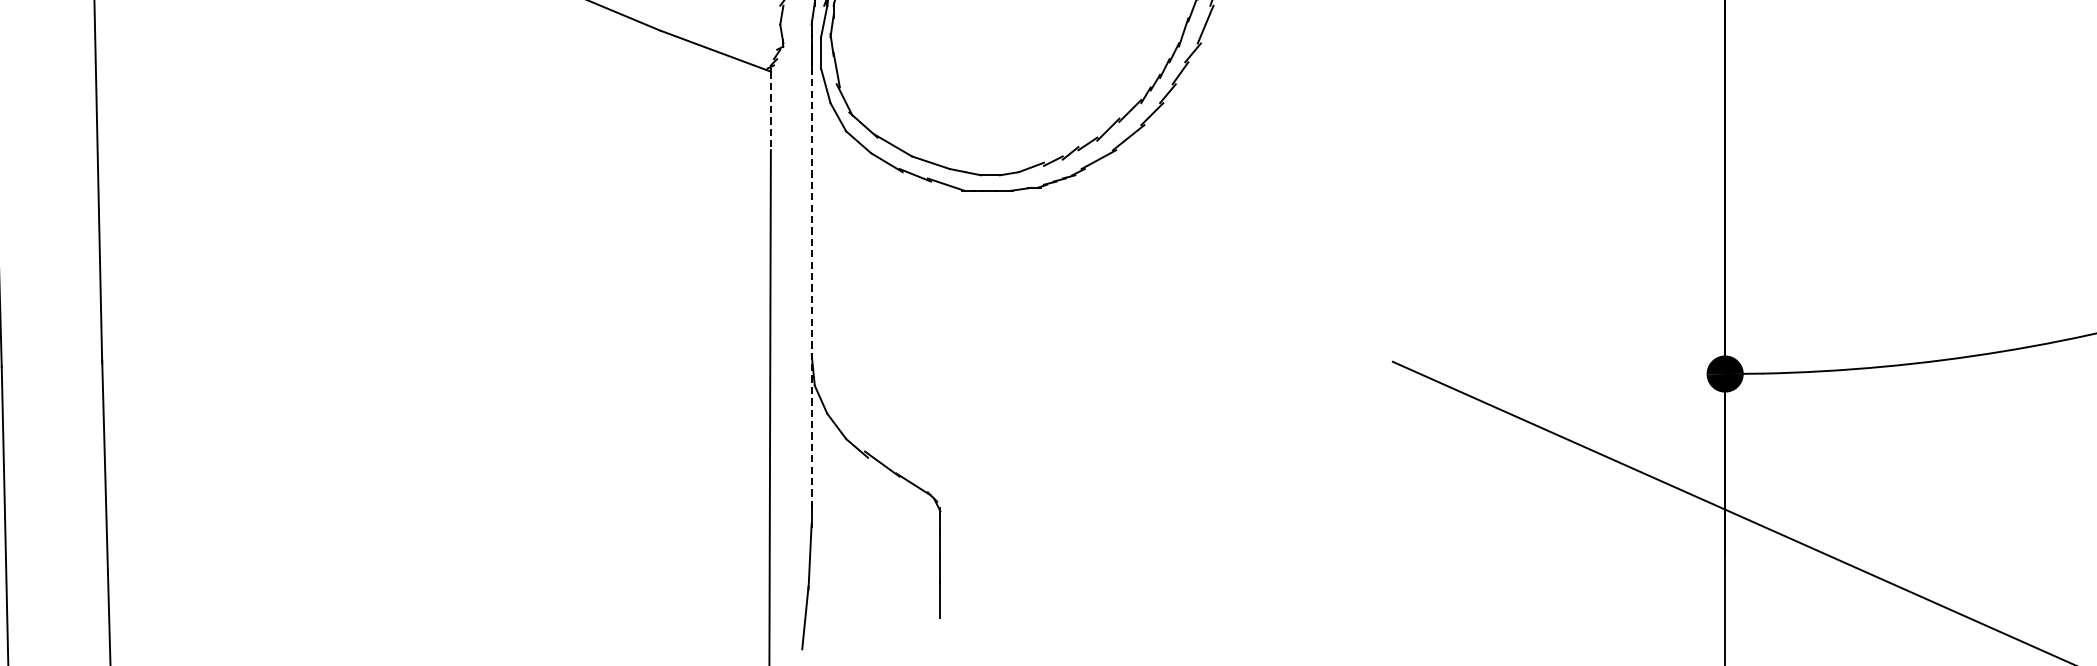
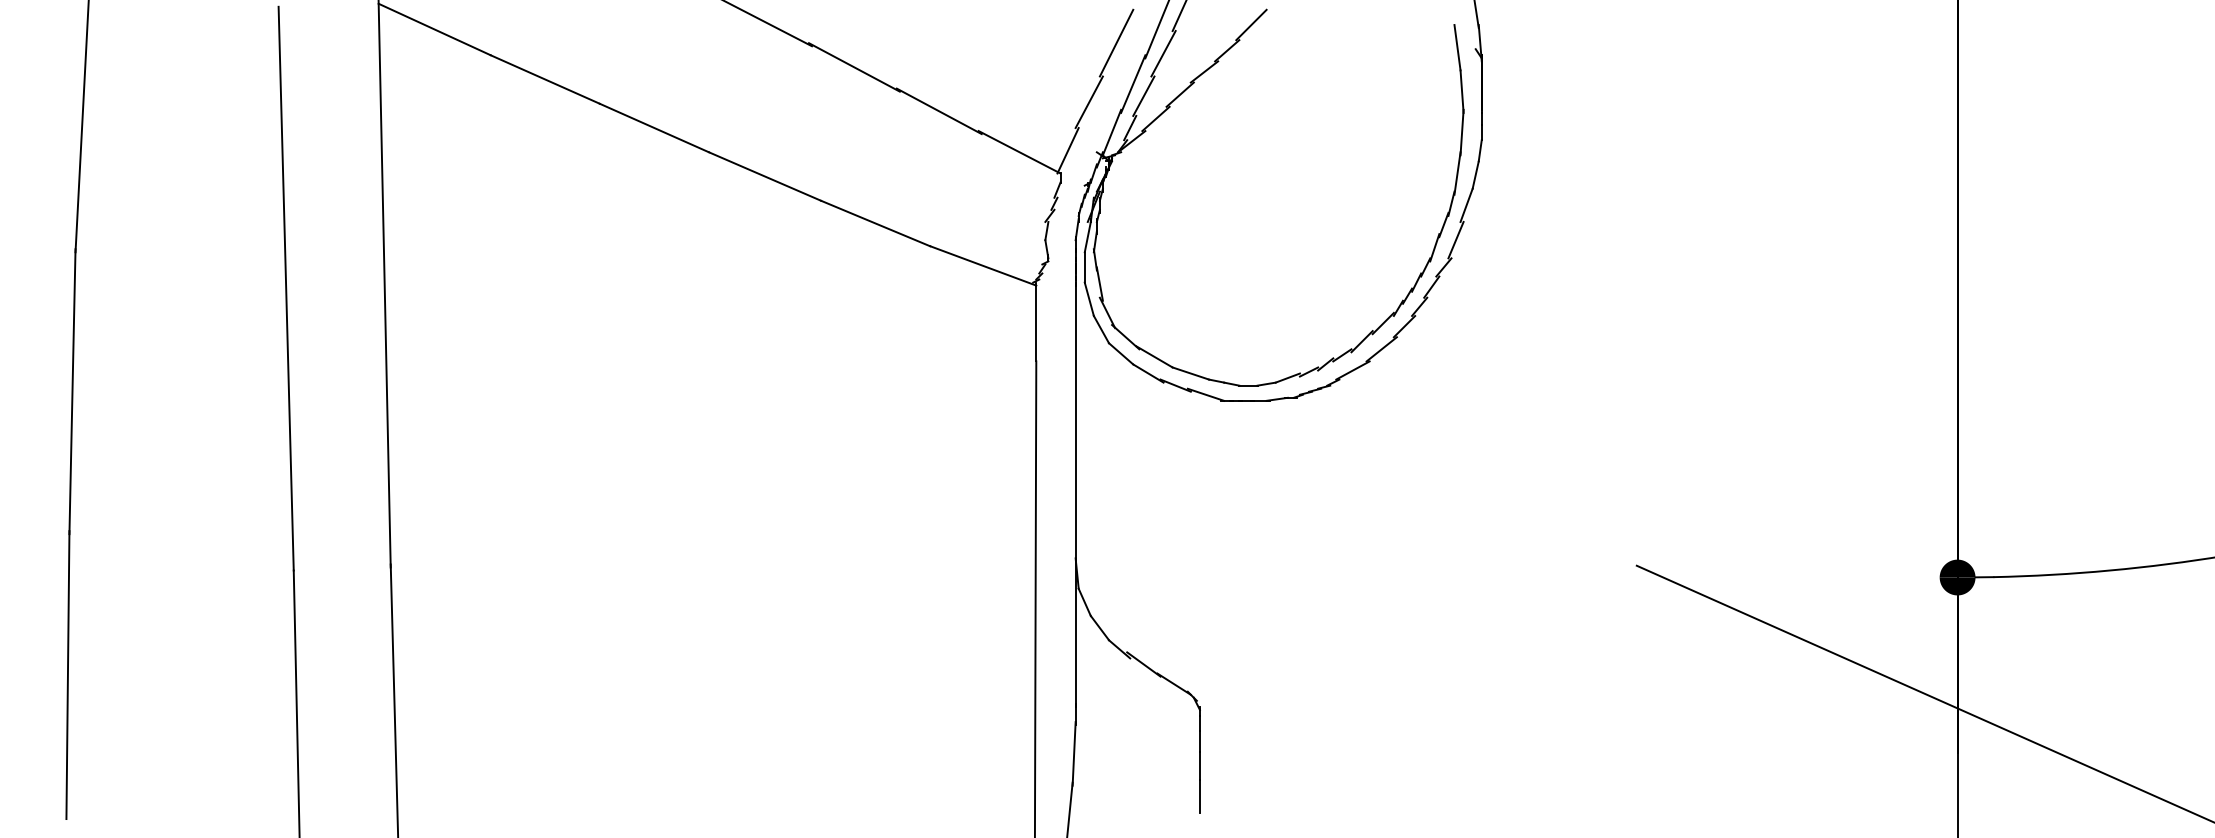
line: (771, 110) -> (1036, 323), dashed -> solid
line: (811, 288) -> (1075, 494), dashed -> solid

